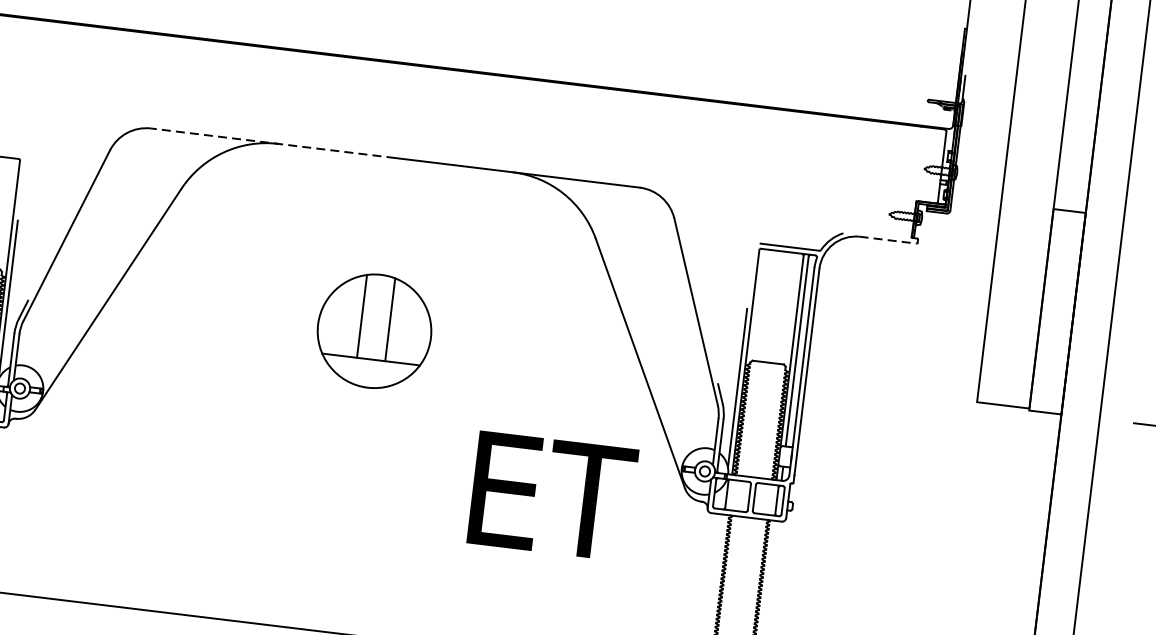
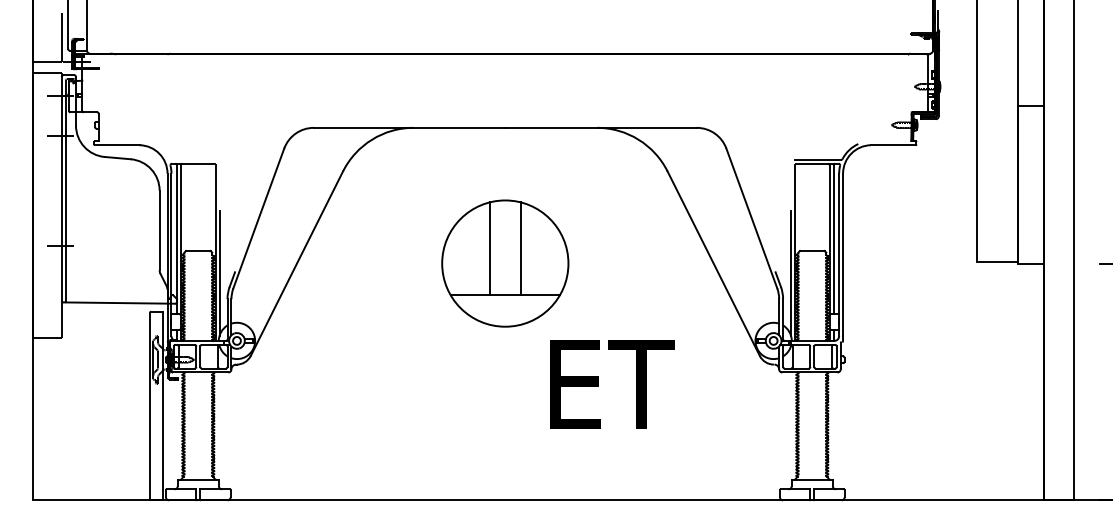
line: (273, 142) -> (409, 127), dashed -> solid
line: (888, 240) -> (893, 145), dashed -> solid
part: (374, 331) -> (505, 263), size x1.43
text: (552, 496) -> (612, 384), moved

